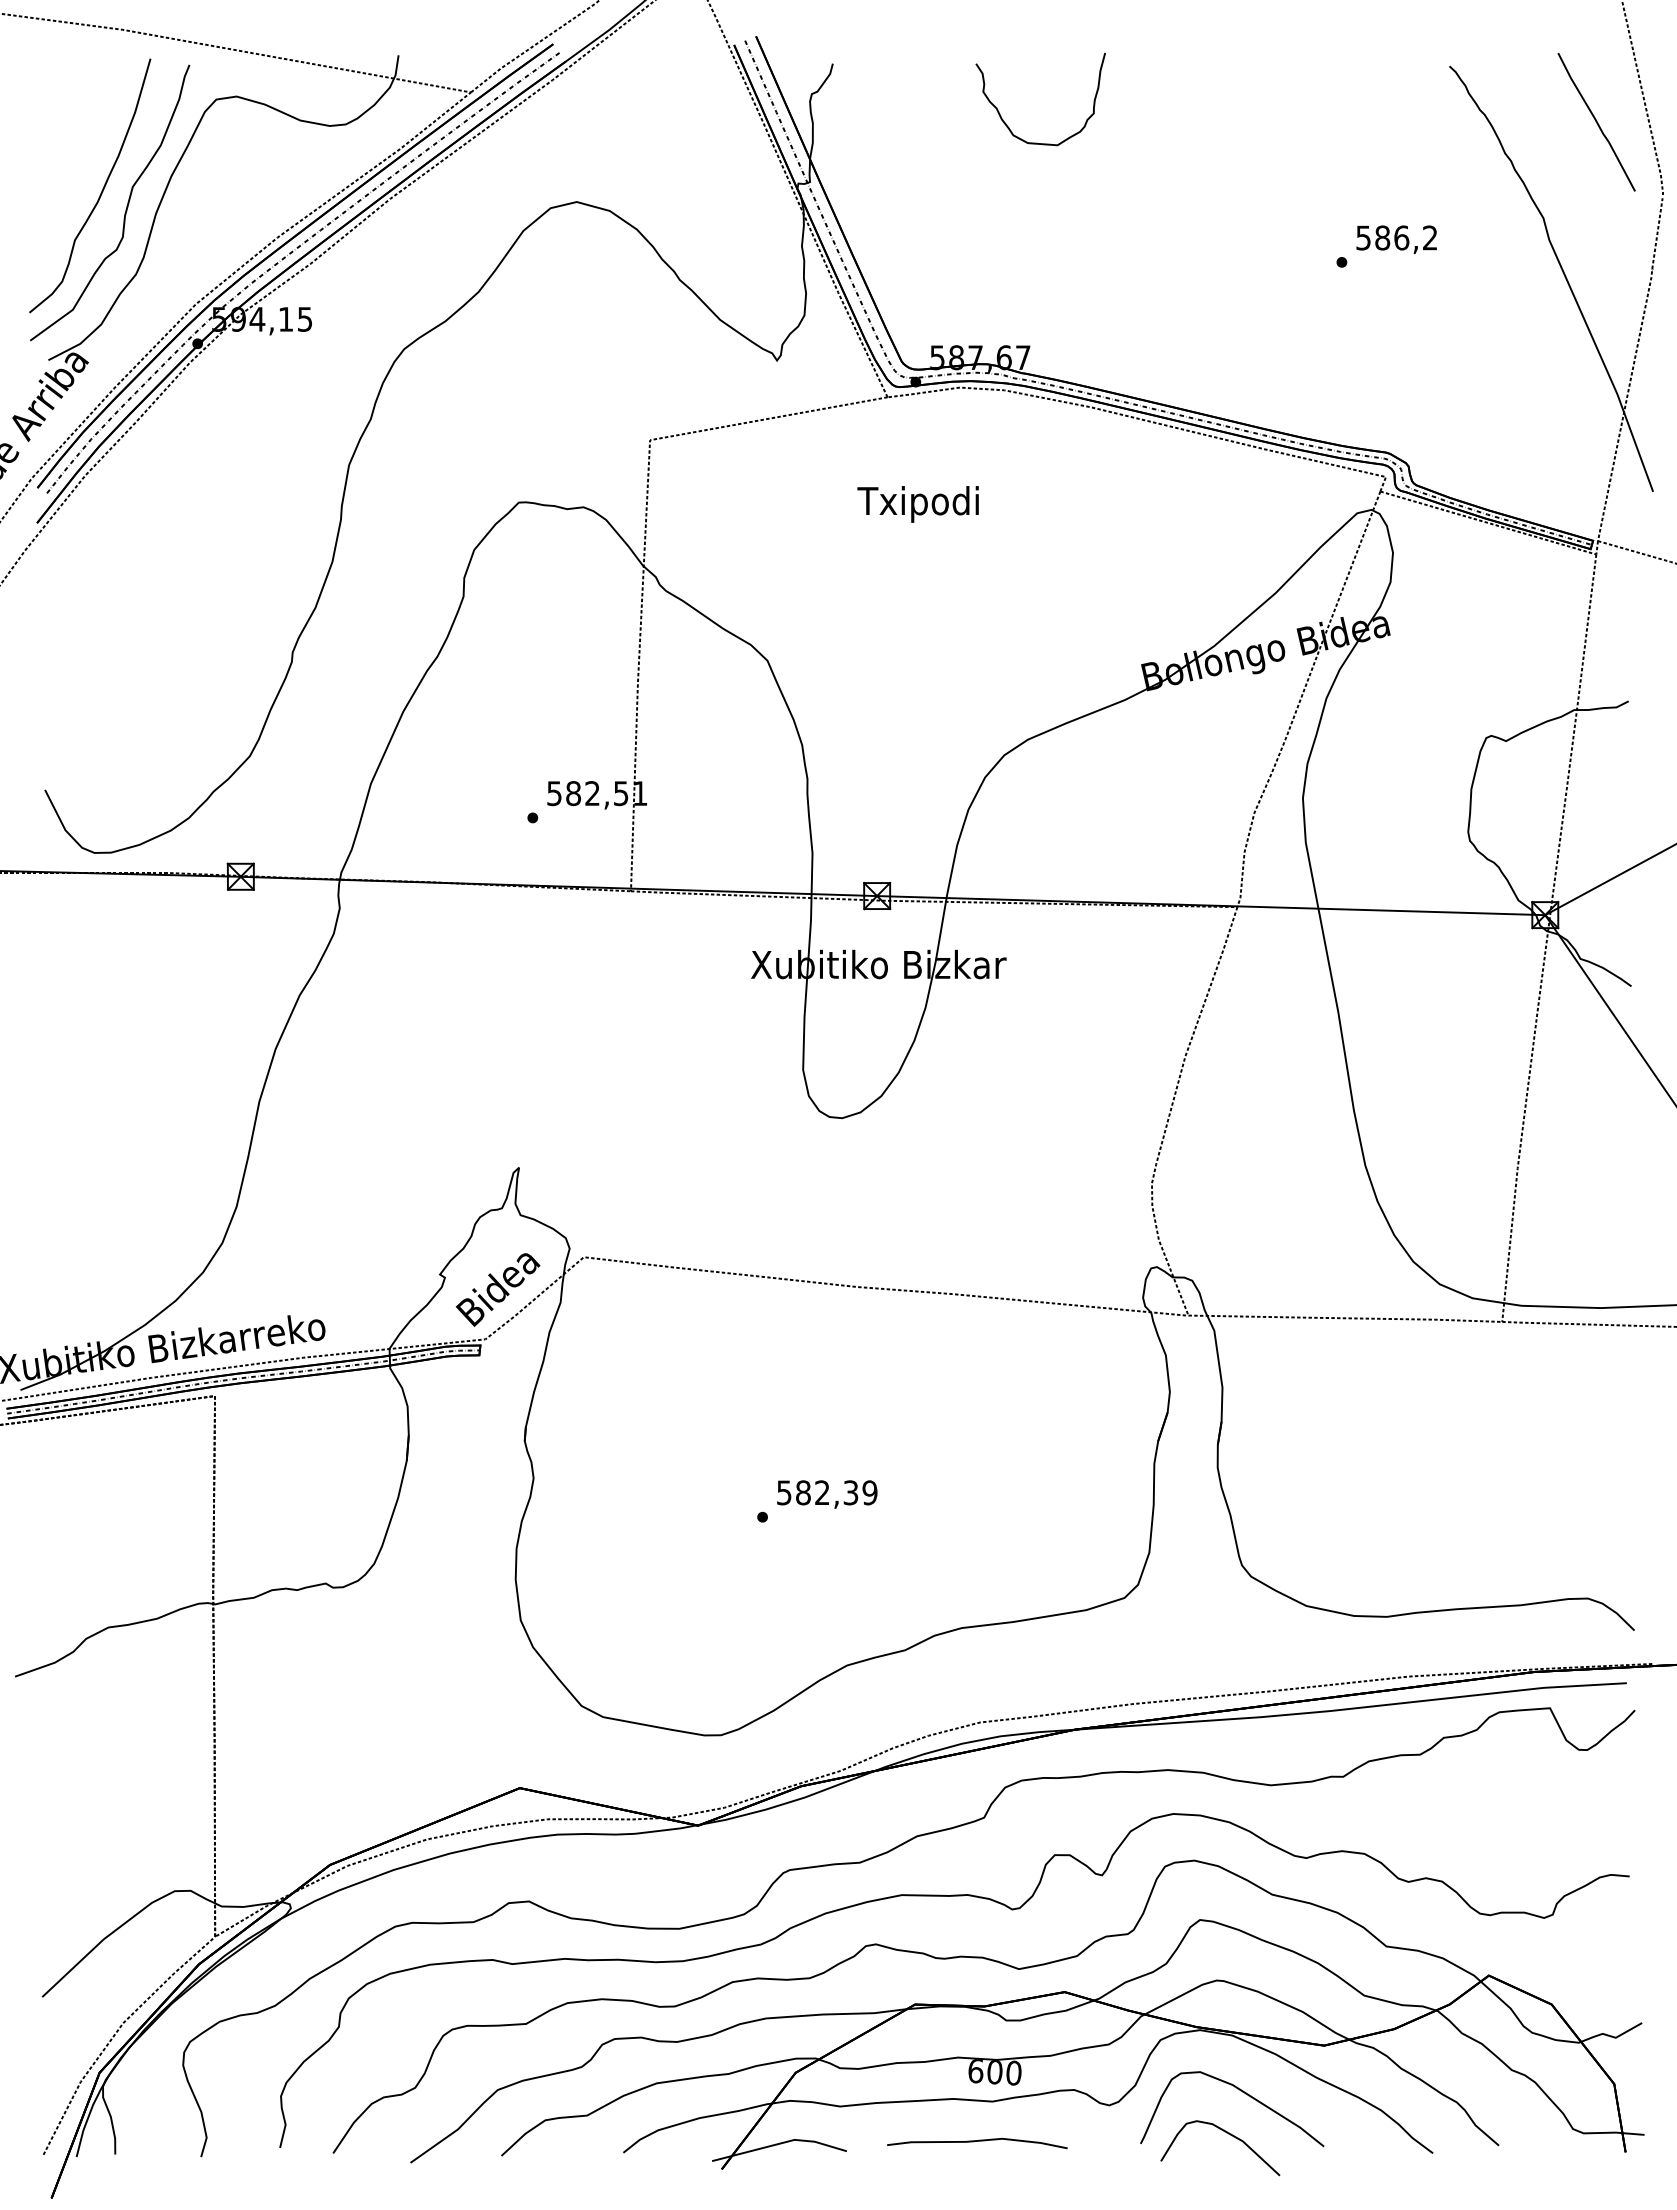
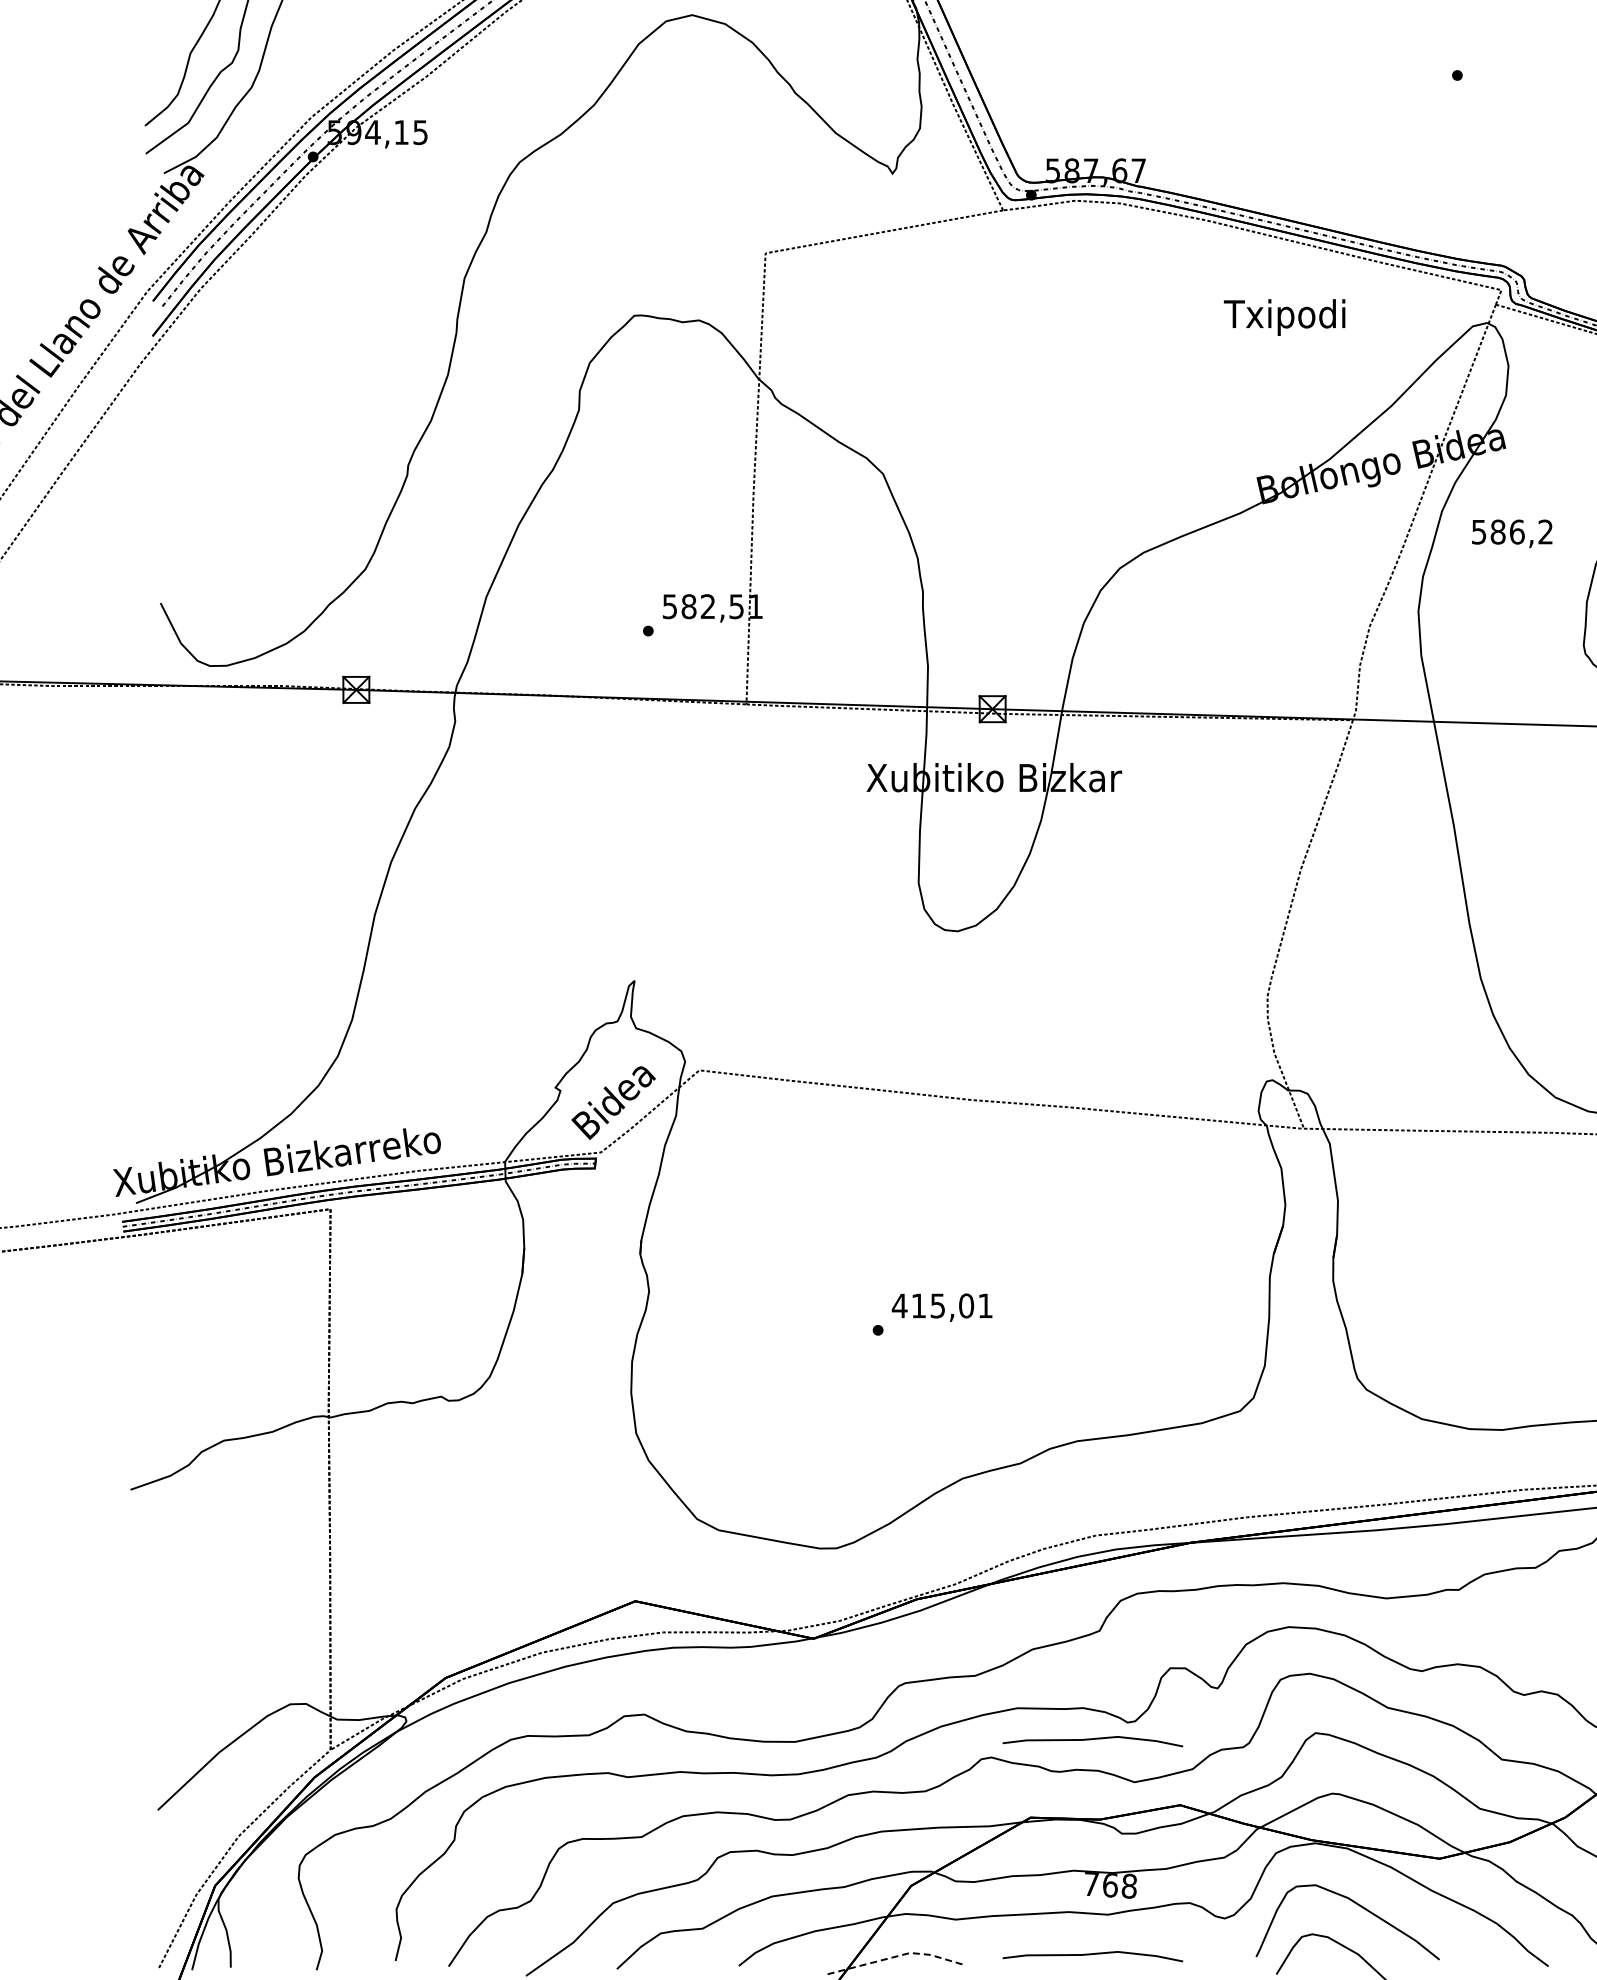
text: (1396, 239) -> (1512, 533), moved
text: (917, 504) -> (1284, 317), moved
text: (826, 1492) -> (942, 1305), 582,39 -> 415,01
curve: (977, 1926) -> (1093, 1739), added
text: (994, 2072) -> (1110, 1885), 600 -> 768
line: (780, 2143) -> (896, 1956), solid -> dashed

